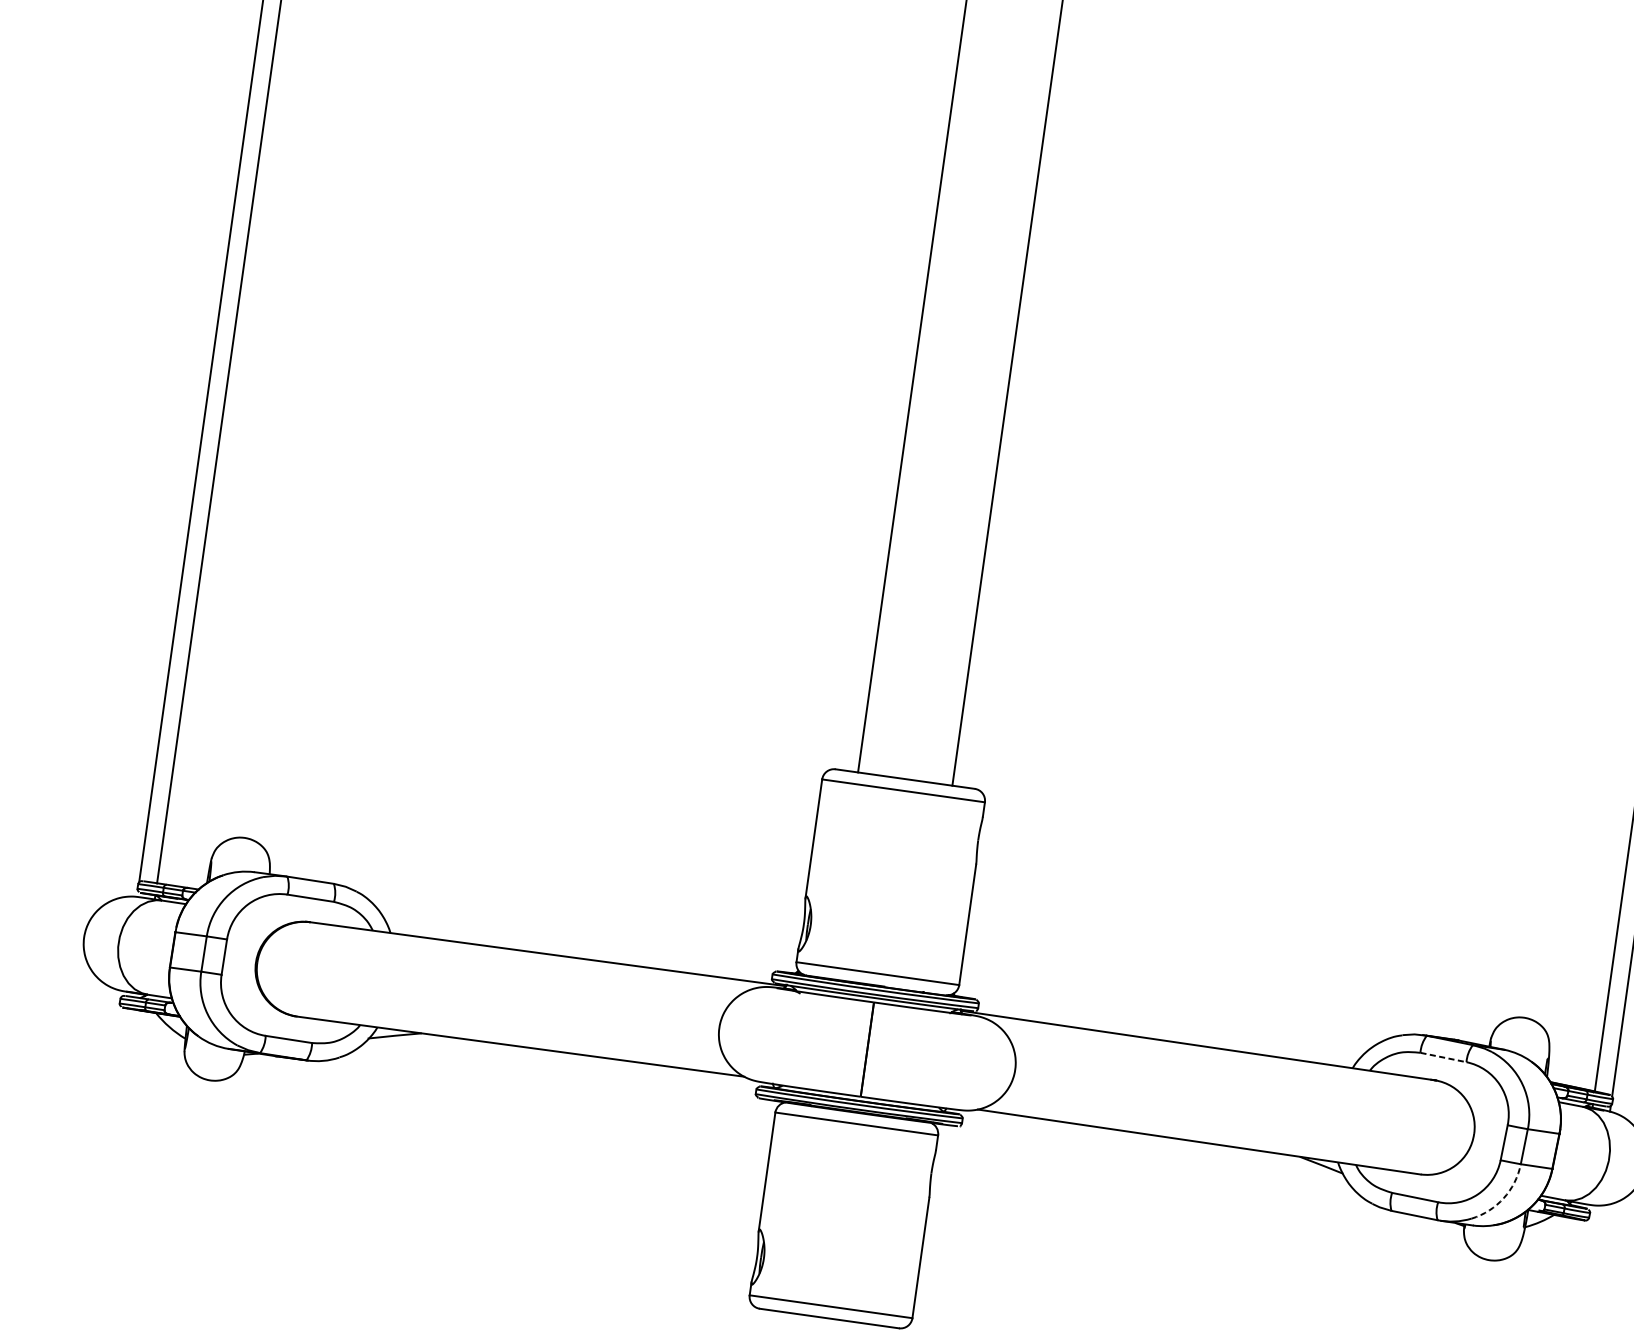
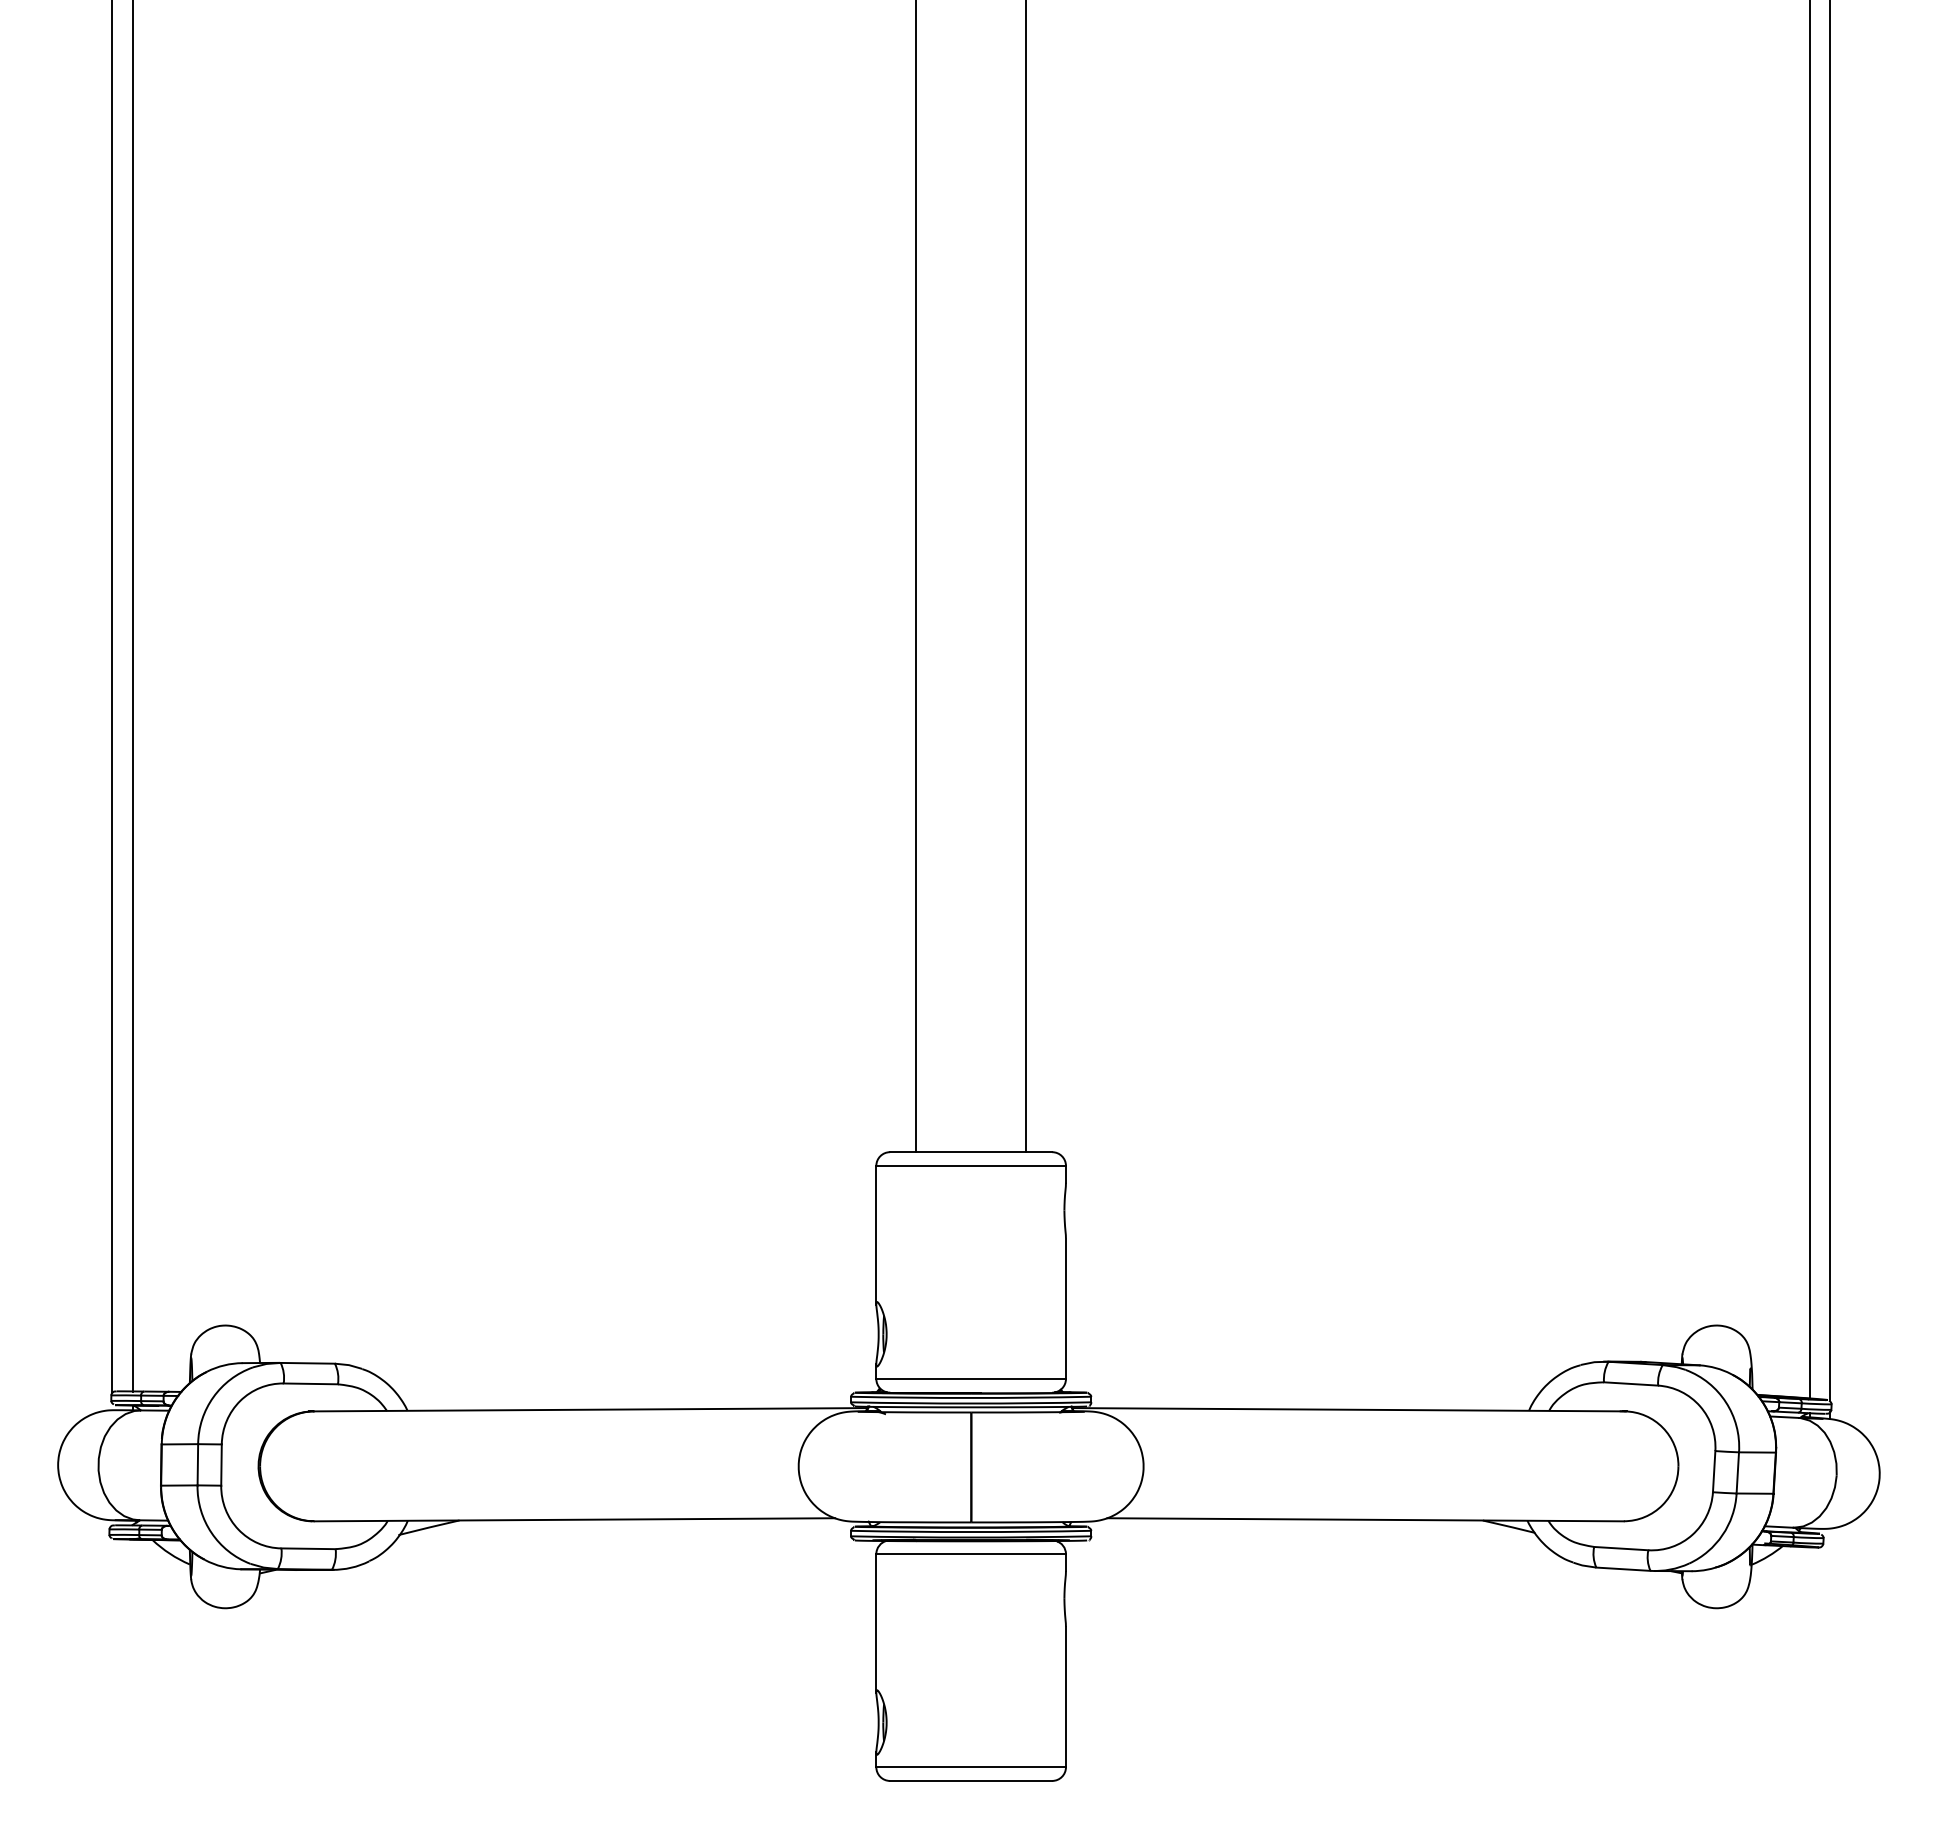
line: (1443, 1058) -> (1631, 1384), dashed -> solid
arc: (1503, 1198) -> (1722, 1535), dashed -> solid

